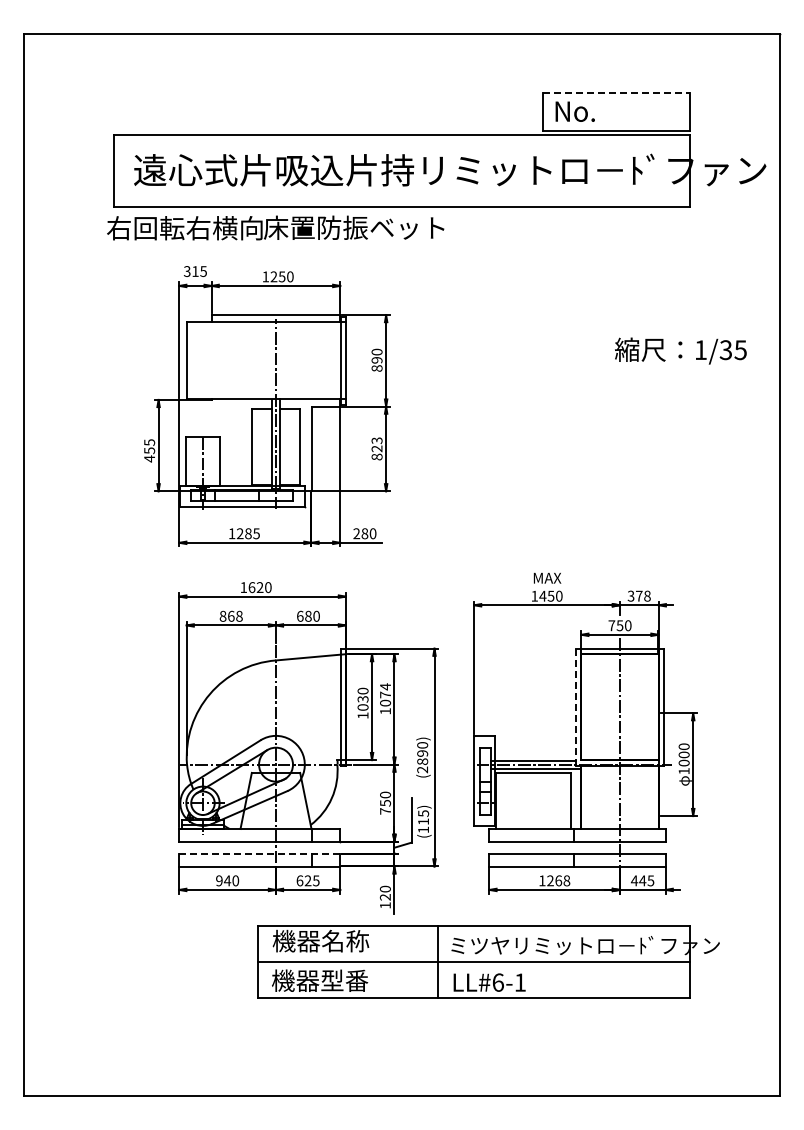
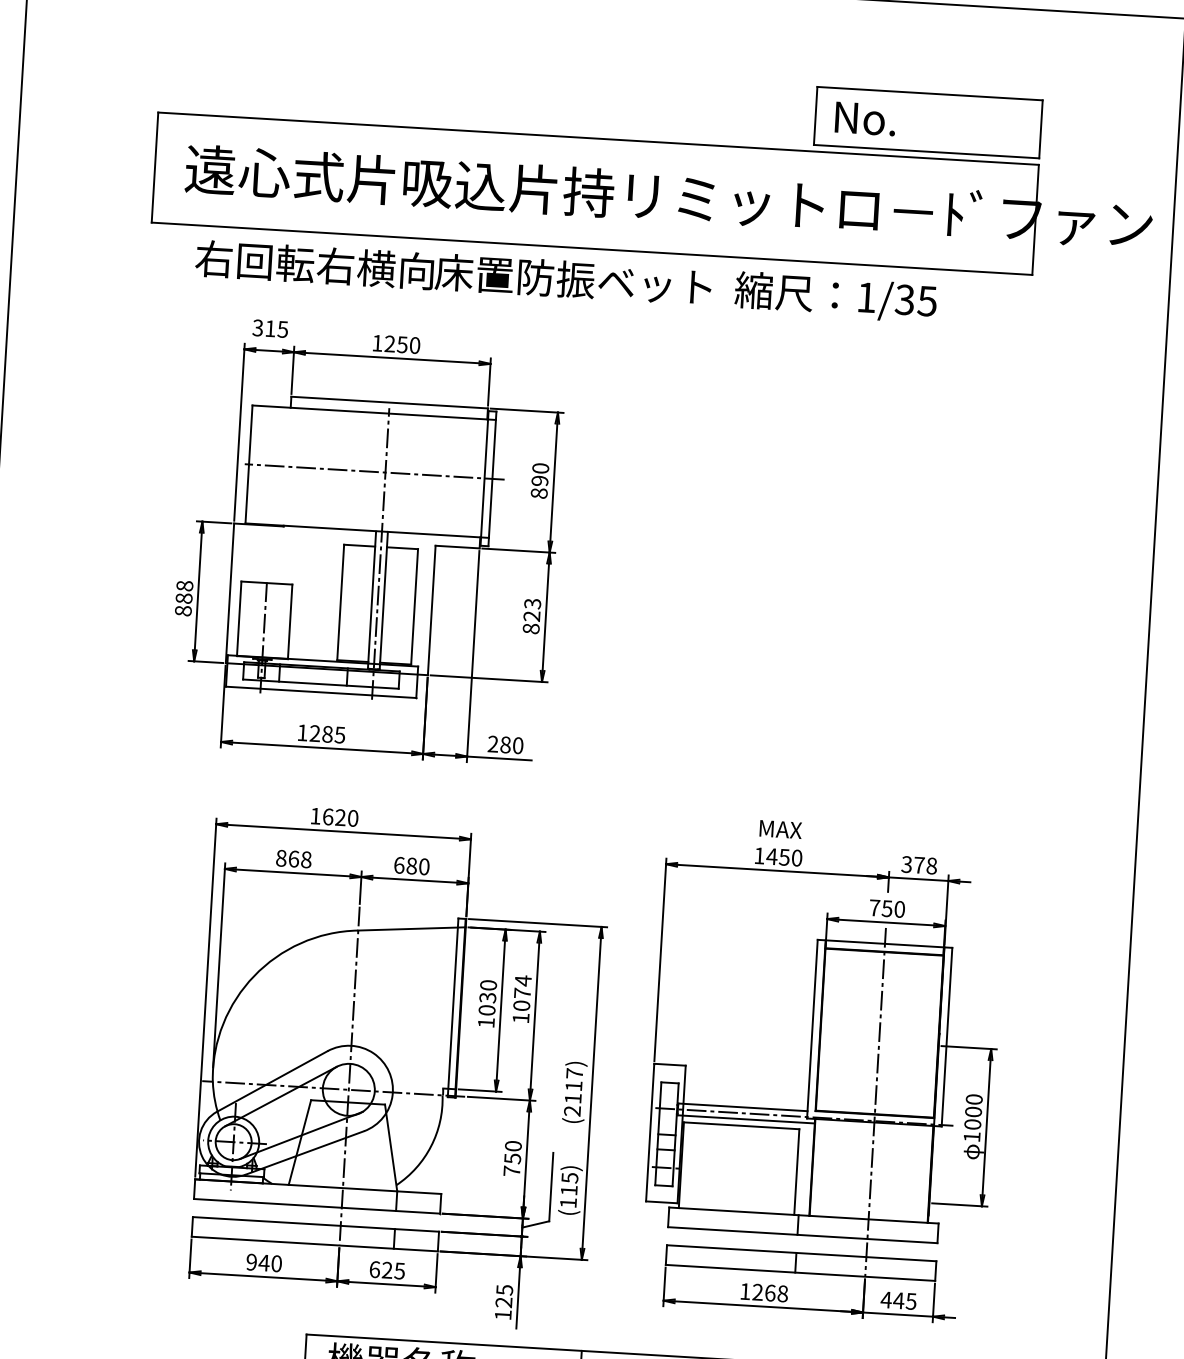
line: (616, 92) -> (930, 93), dashed -> solid
text: (275, 227) -> (453, 272), moved
text: (680, 350) -> (835, 296), moved
line: (268, 360) -> (374, 471), added
text: (149, 450) -> (183, 598), 455 -> 888
line: (575, 707) -> (811, 1029), dashed -> solid
text: (422, 753) -> (573, 1086), (2890) -> (2117)
line: (259, 853) -> (315, 1224), dashed -> solid
text: (384, 888) -> (503, 1288), 120 -> 125

